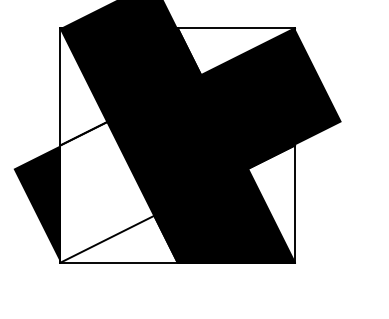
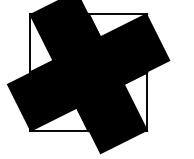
fill: (107, 191) -> (53, 95), added
fill: (235, 285) -> (117, 142), added

